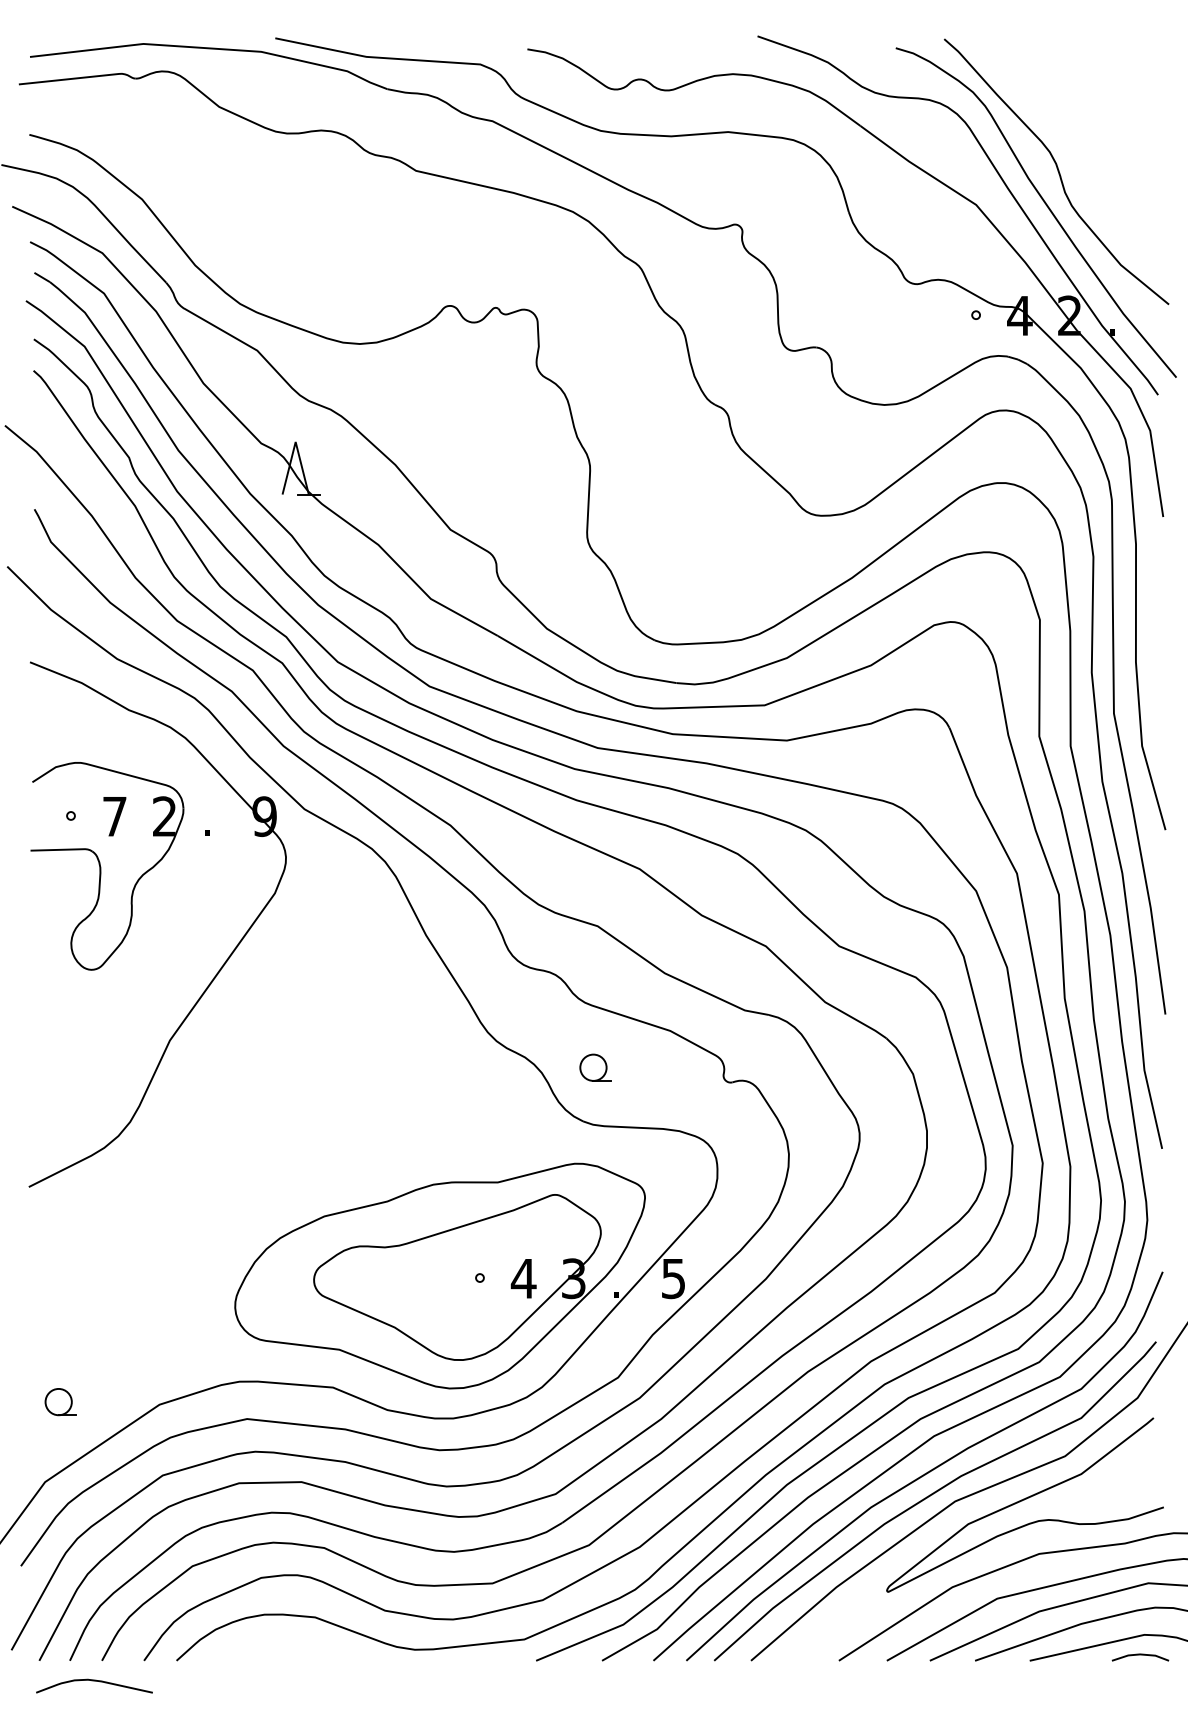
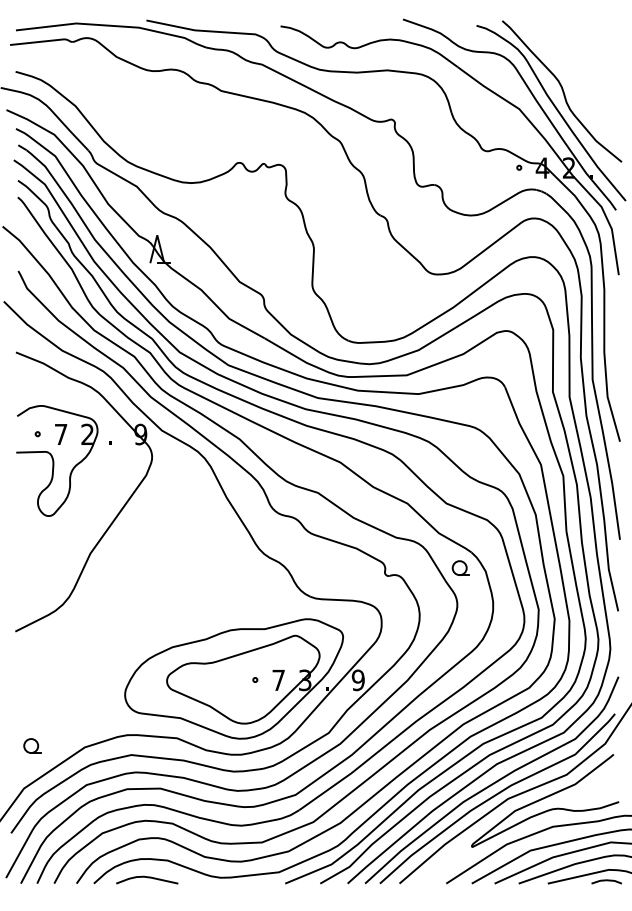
part: (594, 1066) -> (460, 567), moved
text: (523, 1277) -> (278, 679), 4 -> 7
text: (672, 1277) -> (357, 679), 5 -> 9
curve: (94, 1683) -> (147, 878), moved

